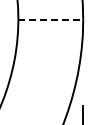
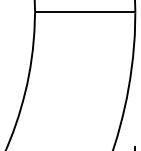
line: (51, 19) -> (86, 12), dashed -> solid

